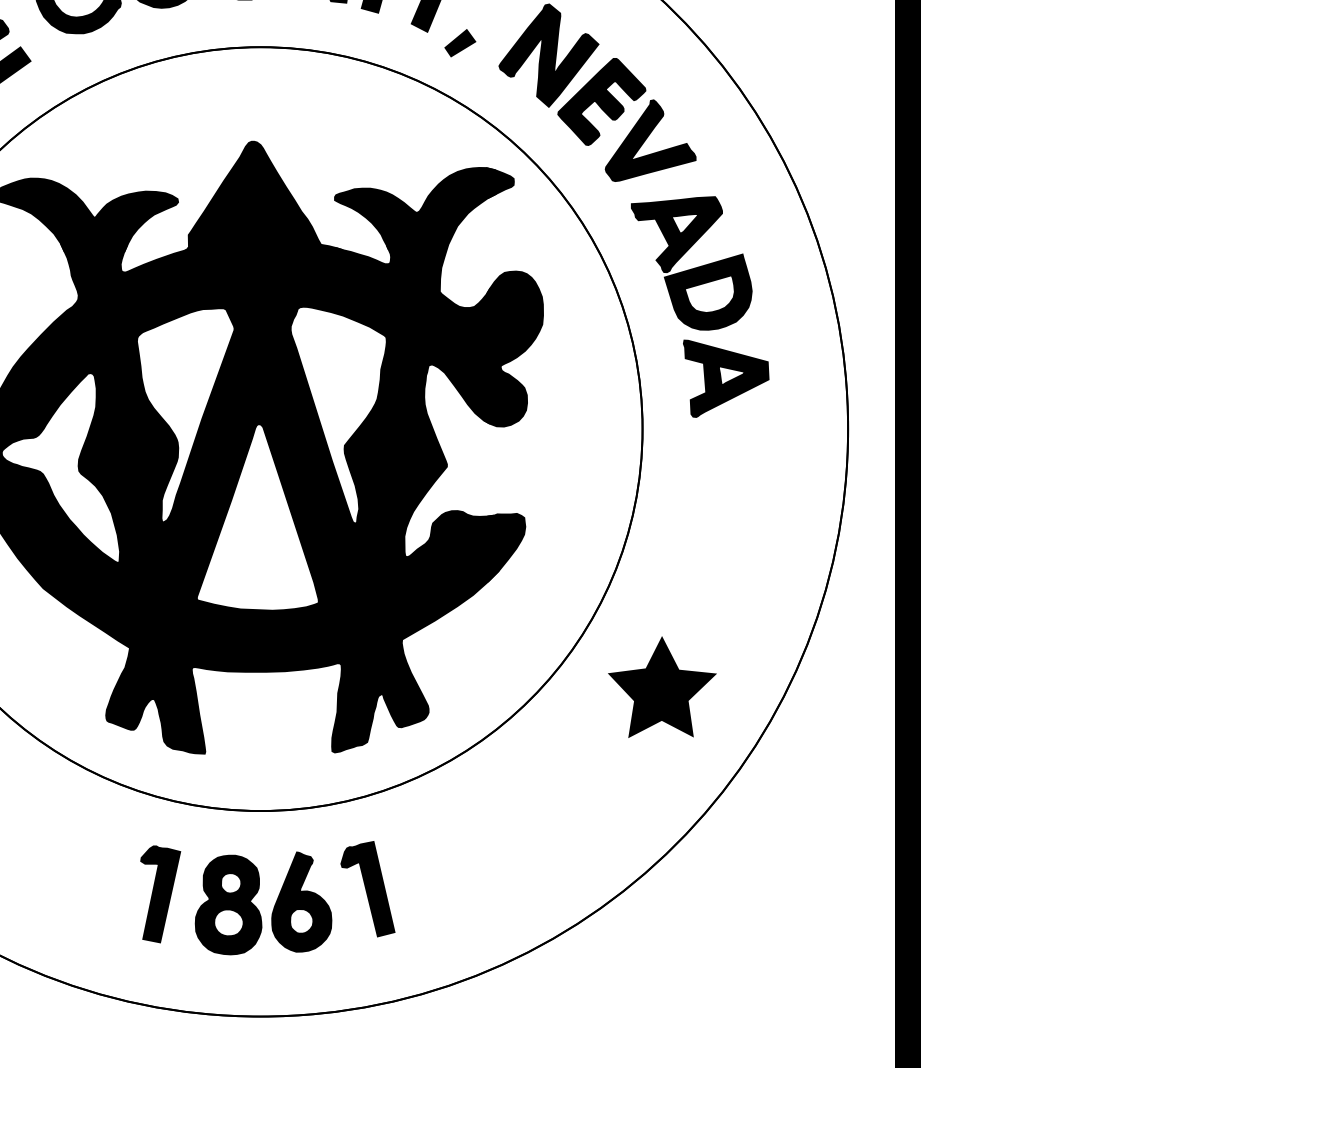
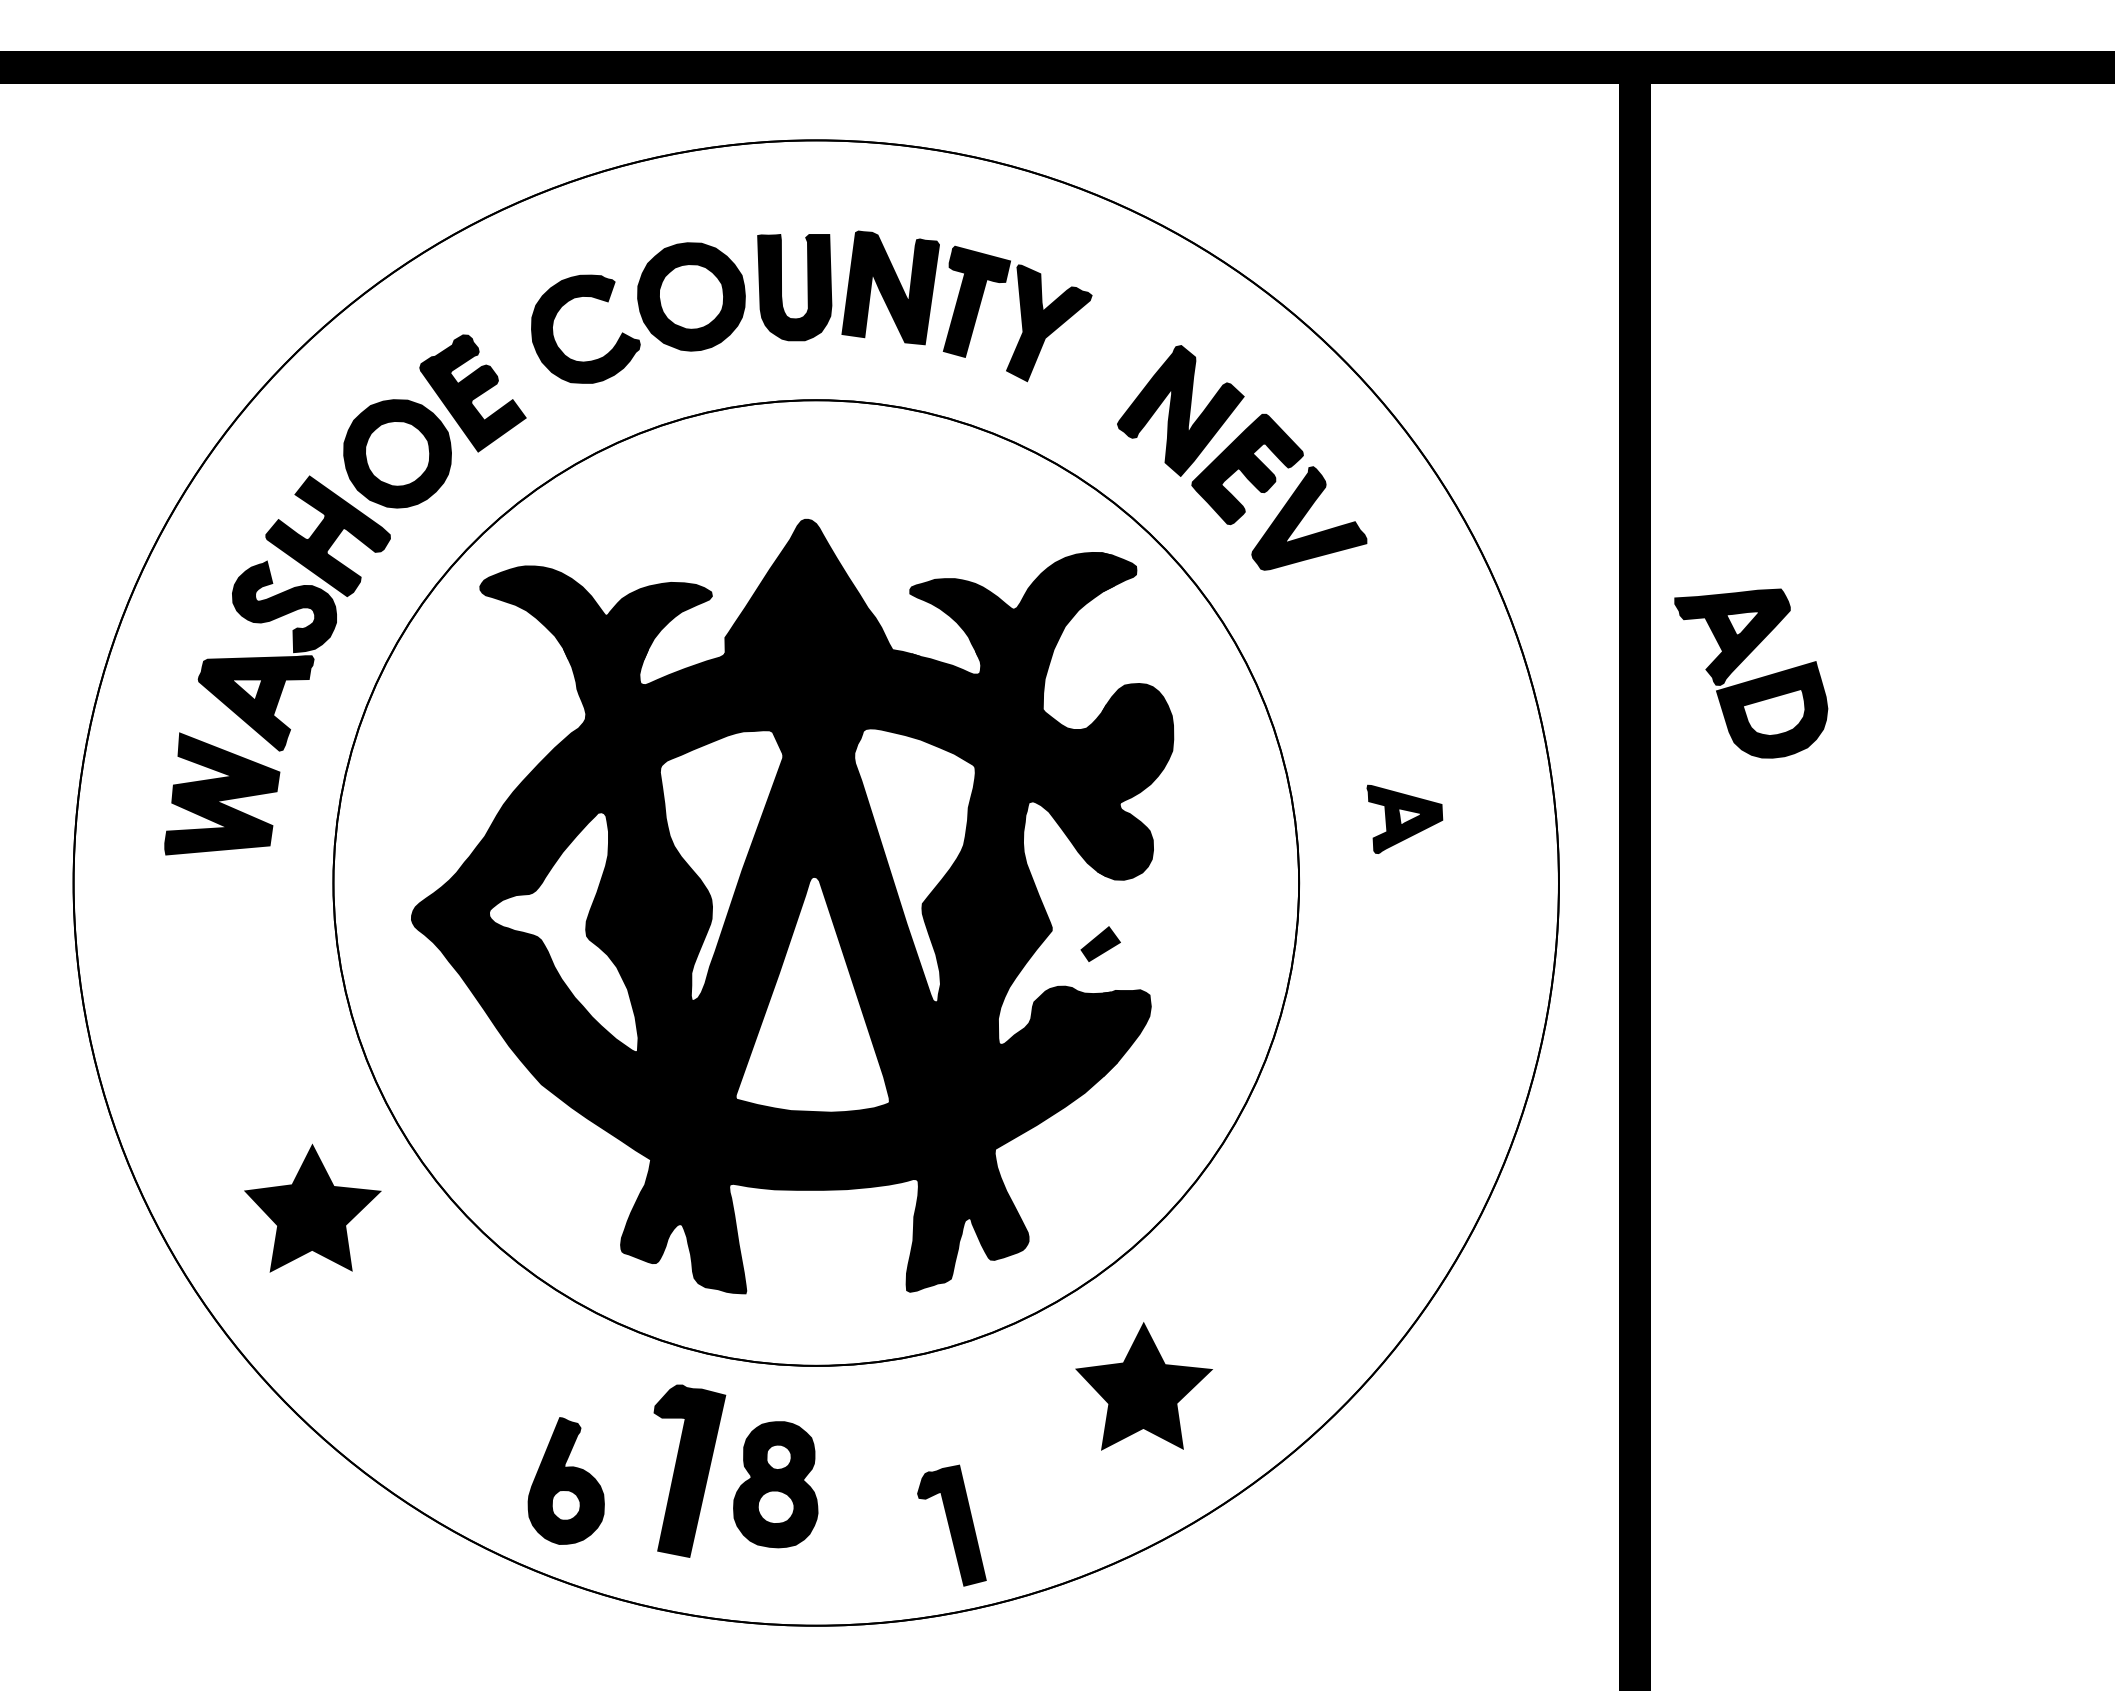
part: (460, 42) -> (1100, 943), moved
part: (692, 268) -> (1752, 679), moved
part: (725, 378) -> (1404, 819), size x0.7
part: (661, 687) -> (1143, 1386), moved
part: (367, 889) -> (951, 1525), moved
part: (160, 894) -> (689, 1471), size x1.4
part: (301, 901) -> (565, 1480), moved

